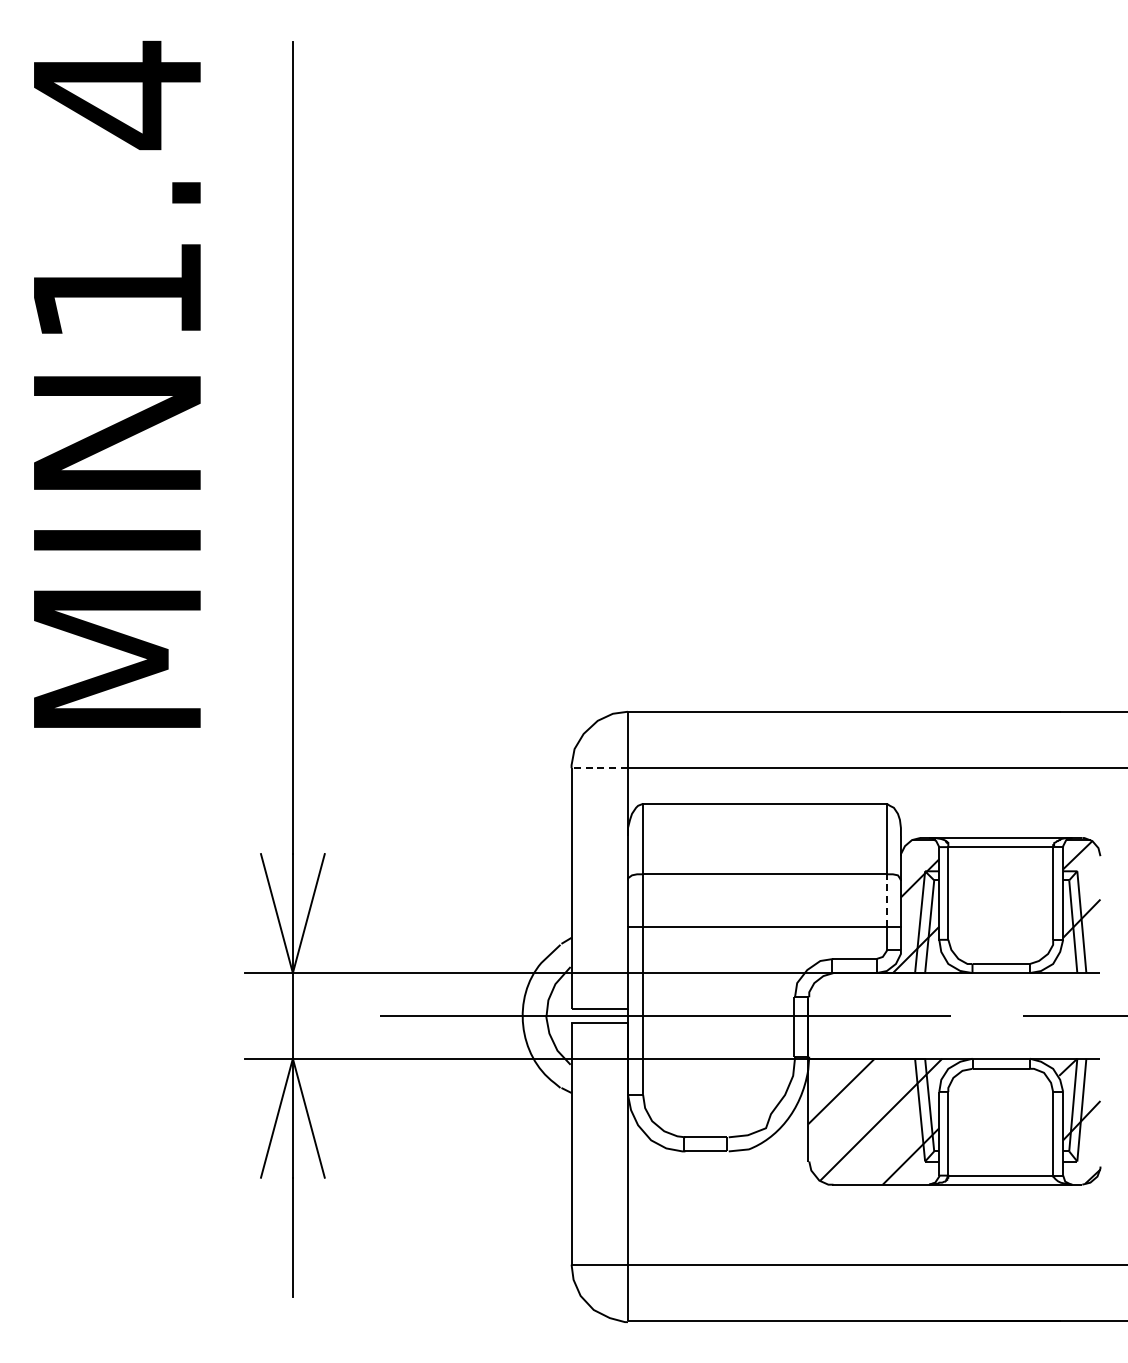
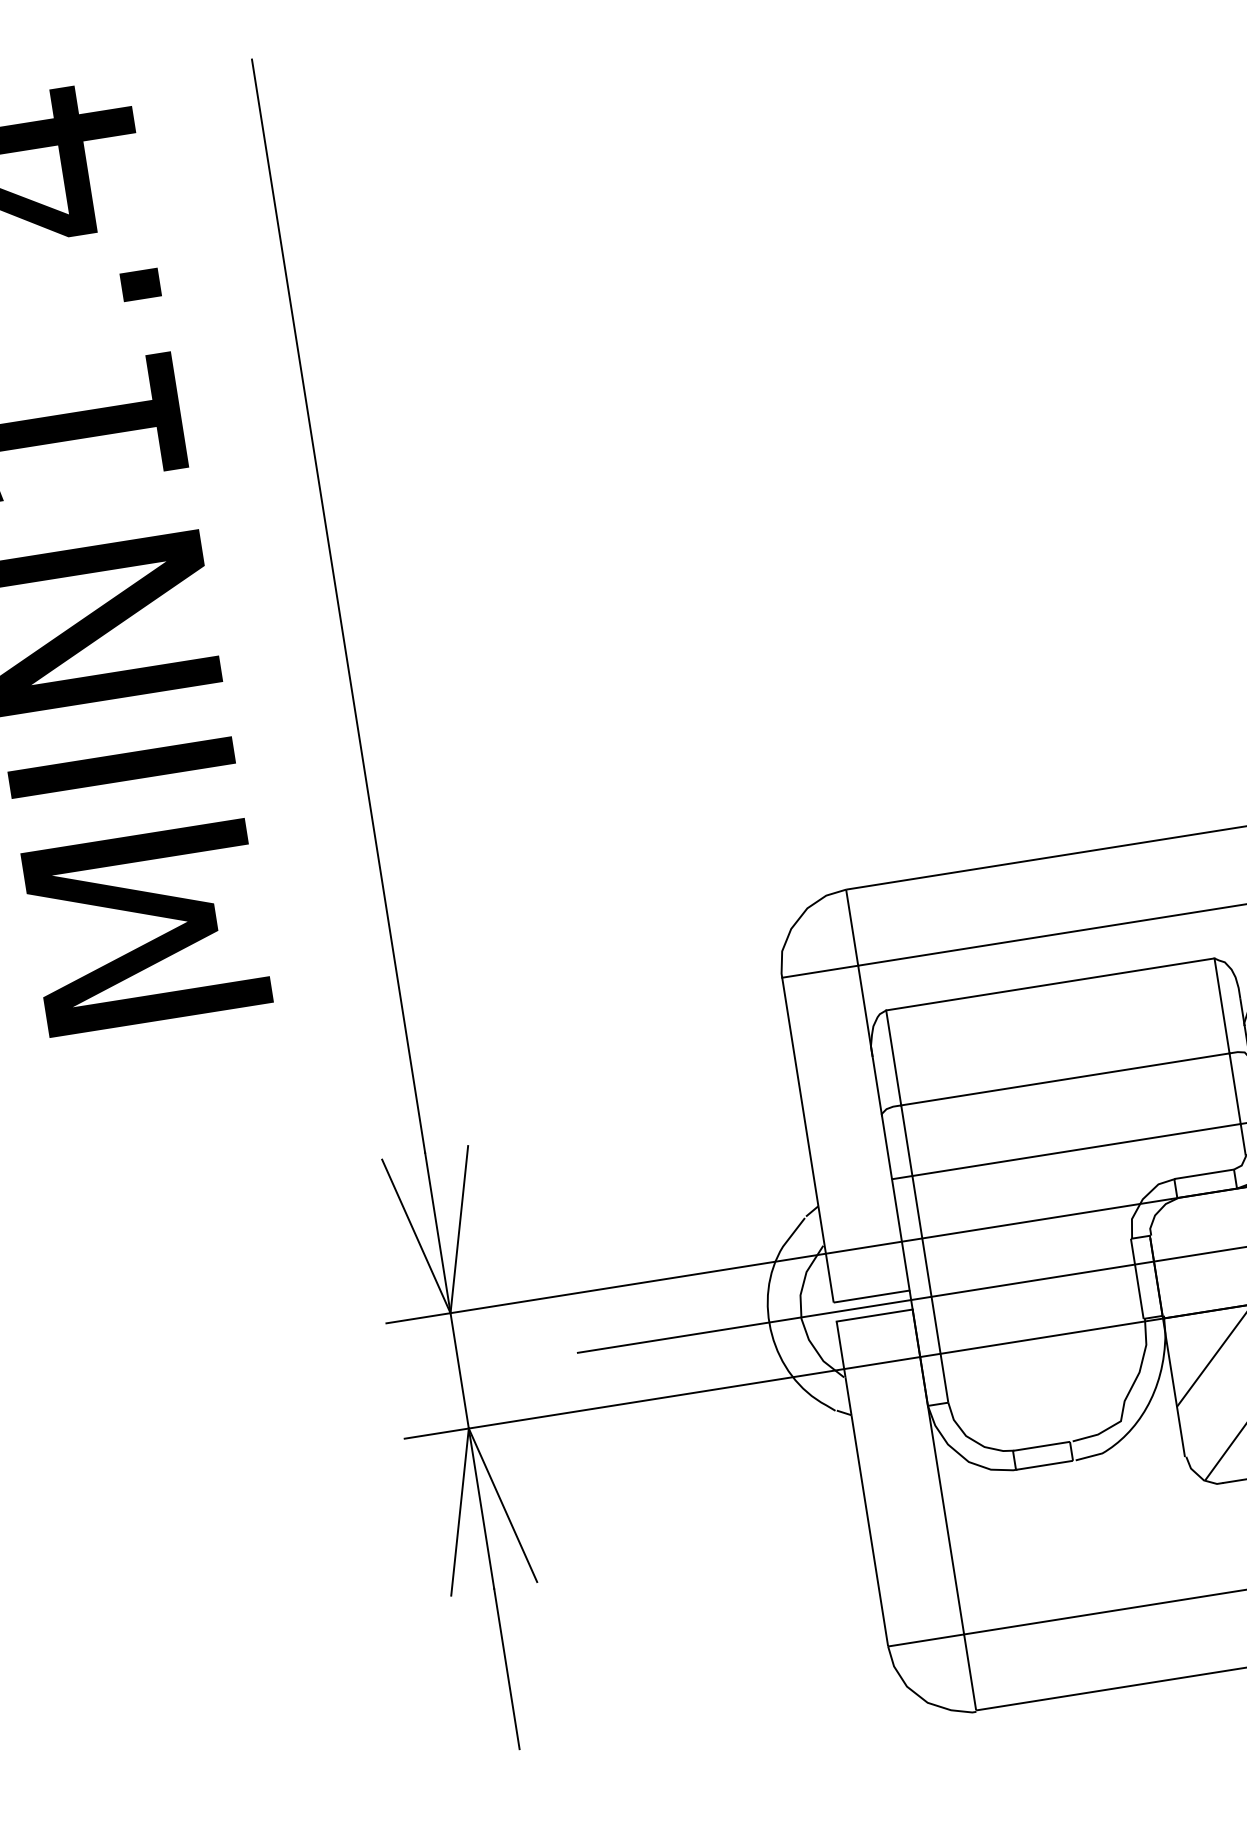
line: (599, 768) -> (819, 972), dashed -> solid
line: (886, 900) -> (1234, 1088), dashed -> solid

